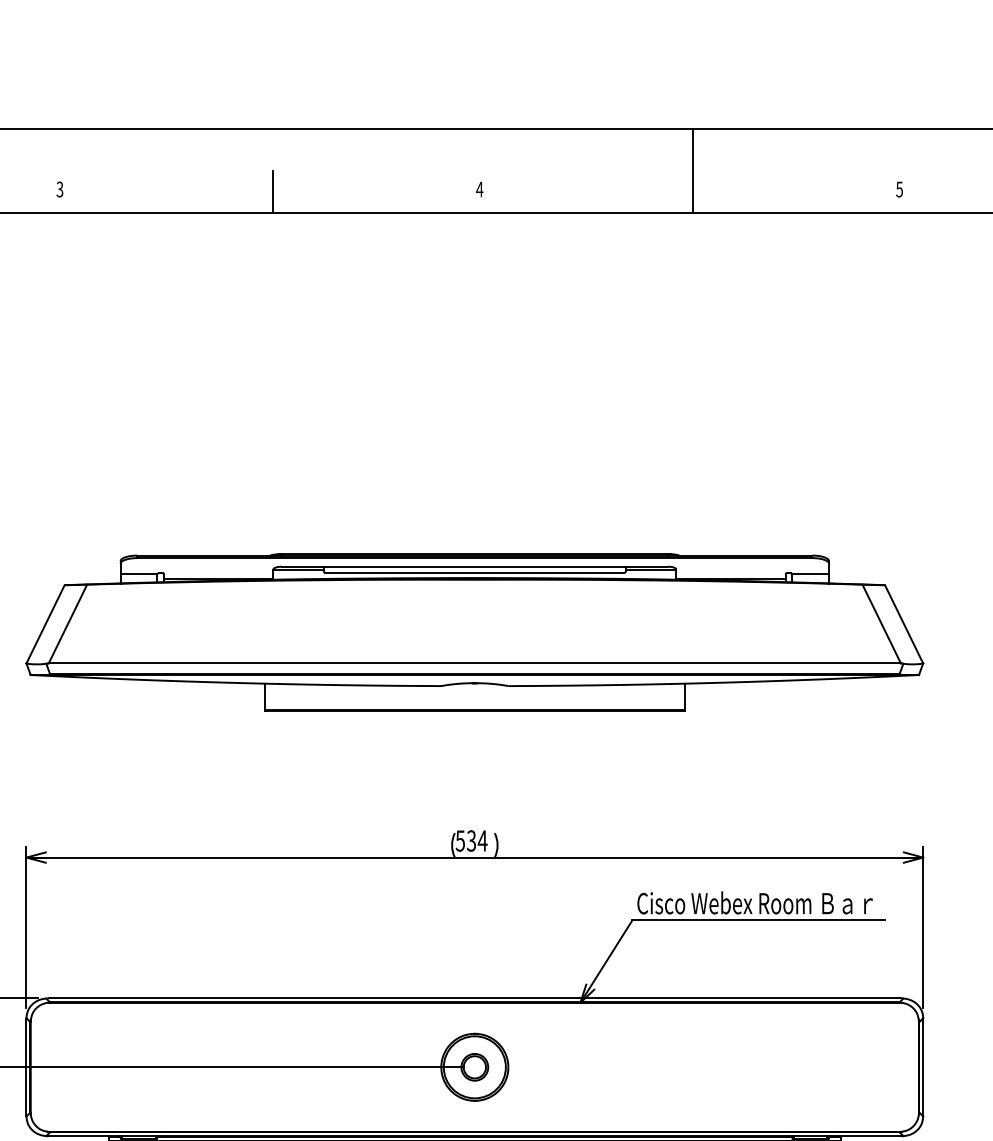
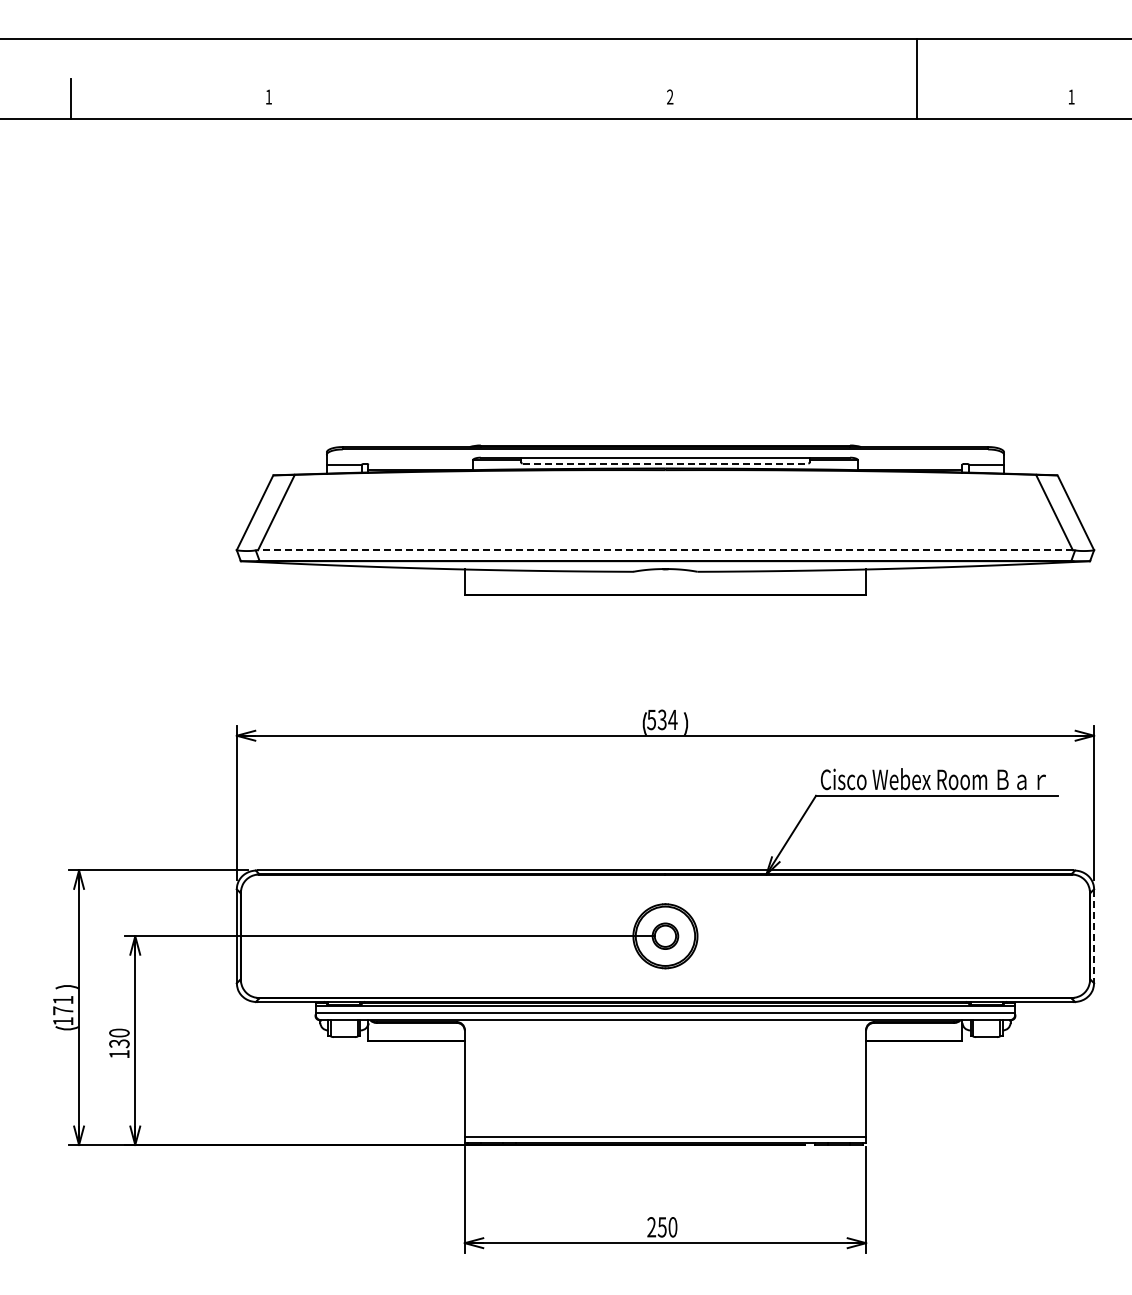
line: (692, 170) -> (916, 78), moved
text: (59, 188) -> (268, 96), 3 -> 1
text: (479, 188) -> (669, 96), 4 -> 2
text: (899, 188) -> (1071, 96), 5 -> 1
line: (273, 191) -> (472, 98), removed
line: (474, 572) -> (665, 463), solid -> dashed
line: (473, 663) -> (664, 550), solid -> dashed
line: (923, 1067) -> (1094, 936), solid -> dashed

